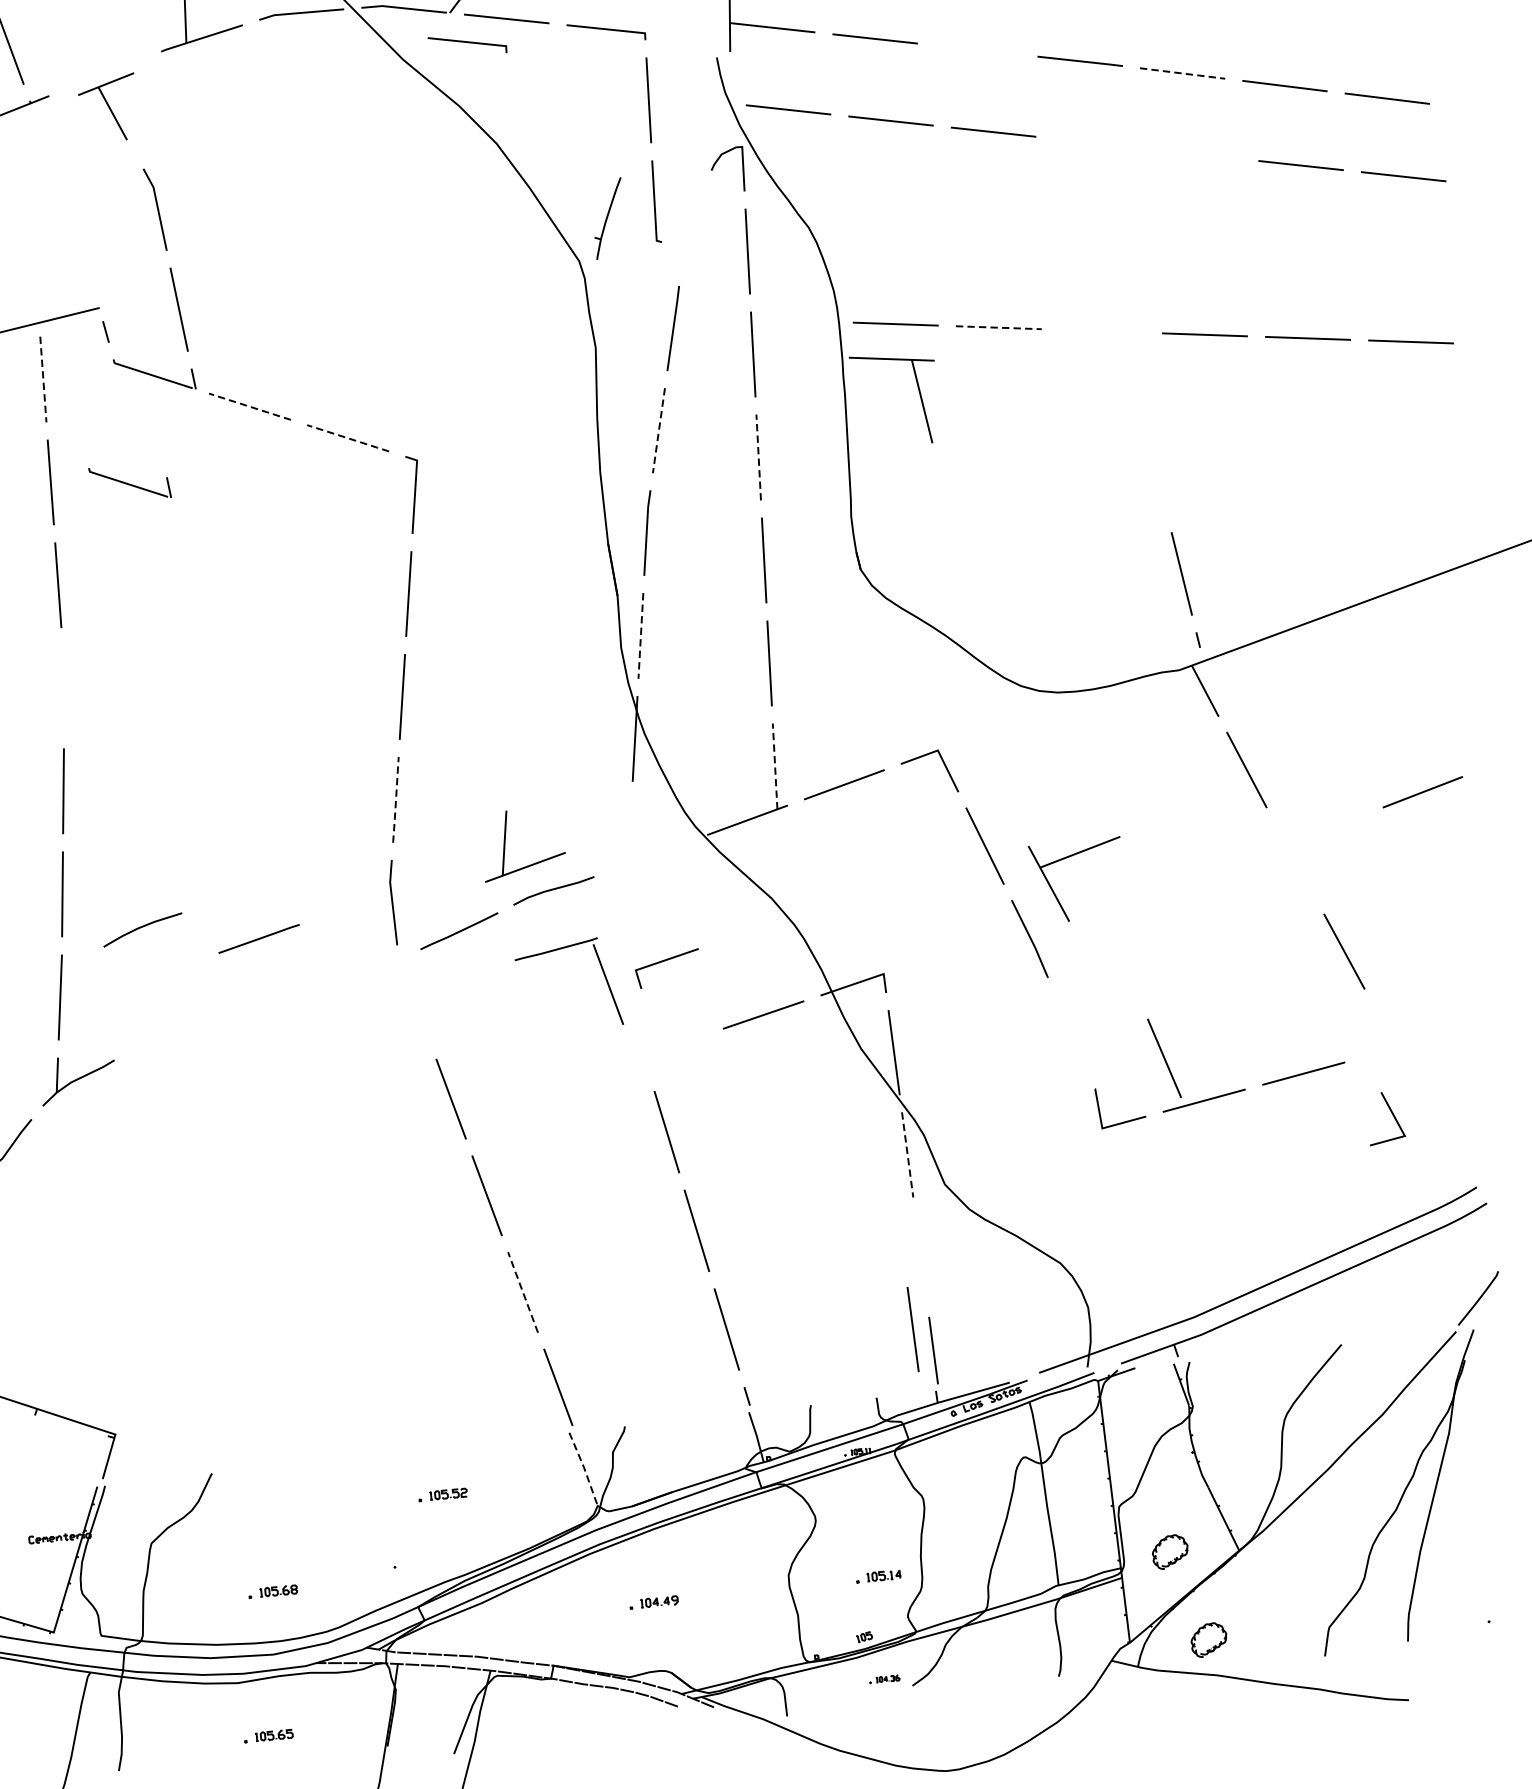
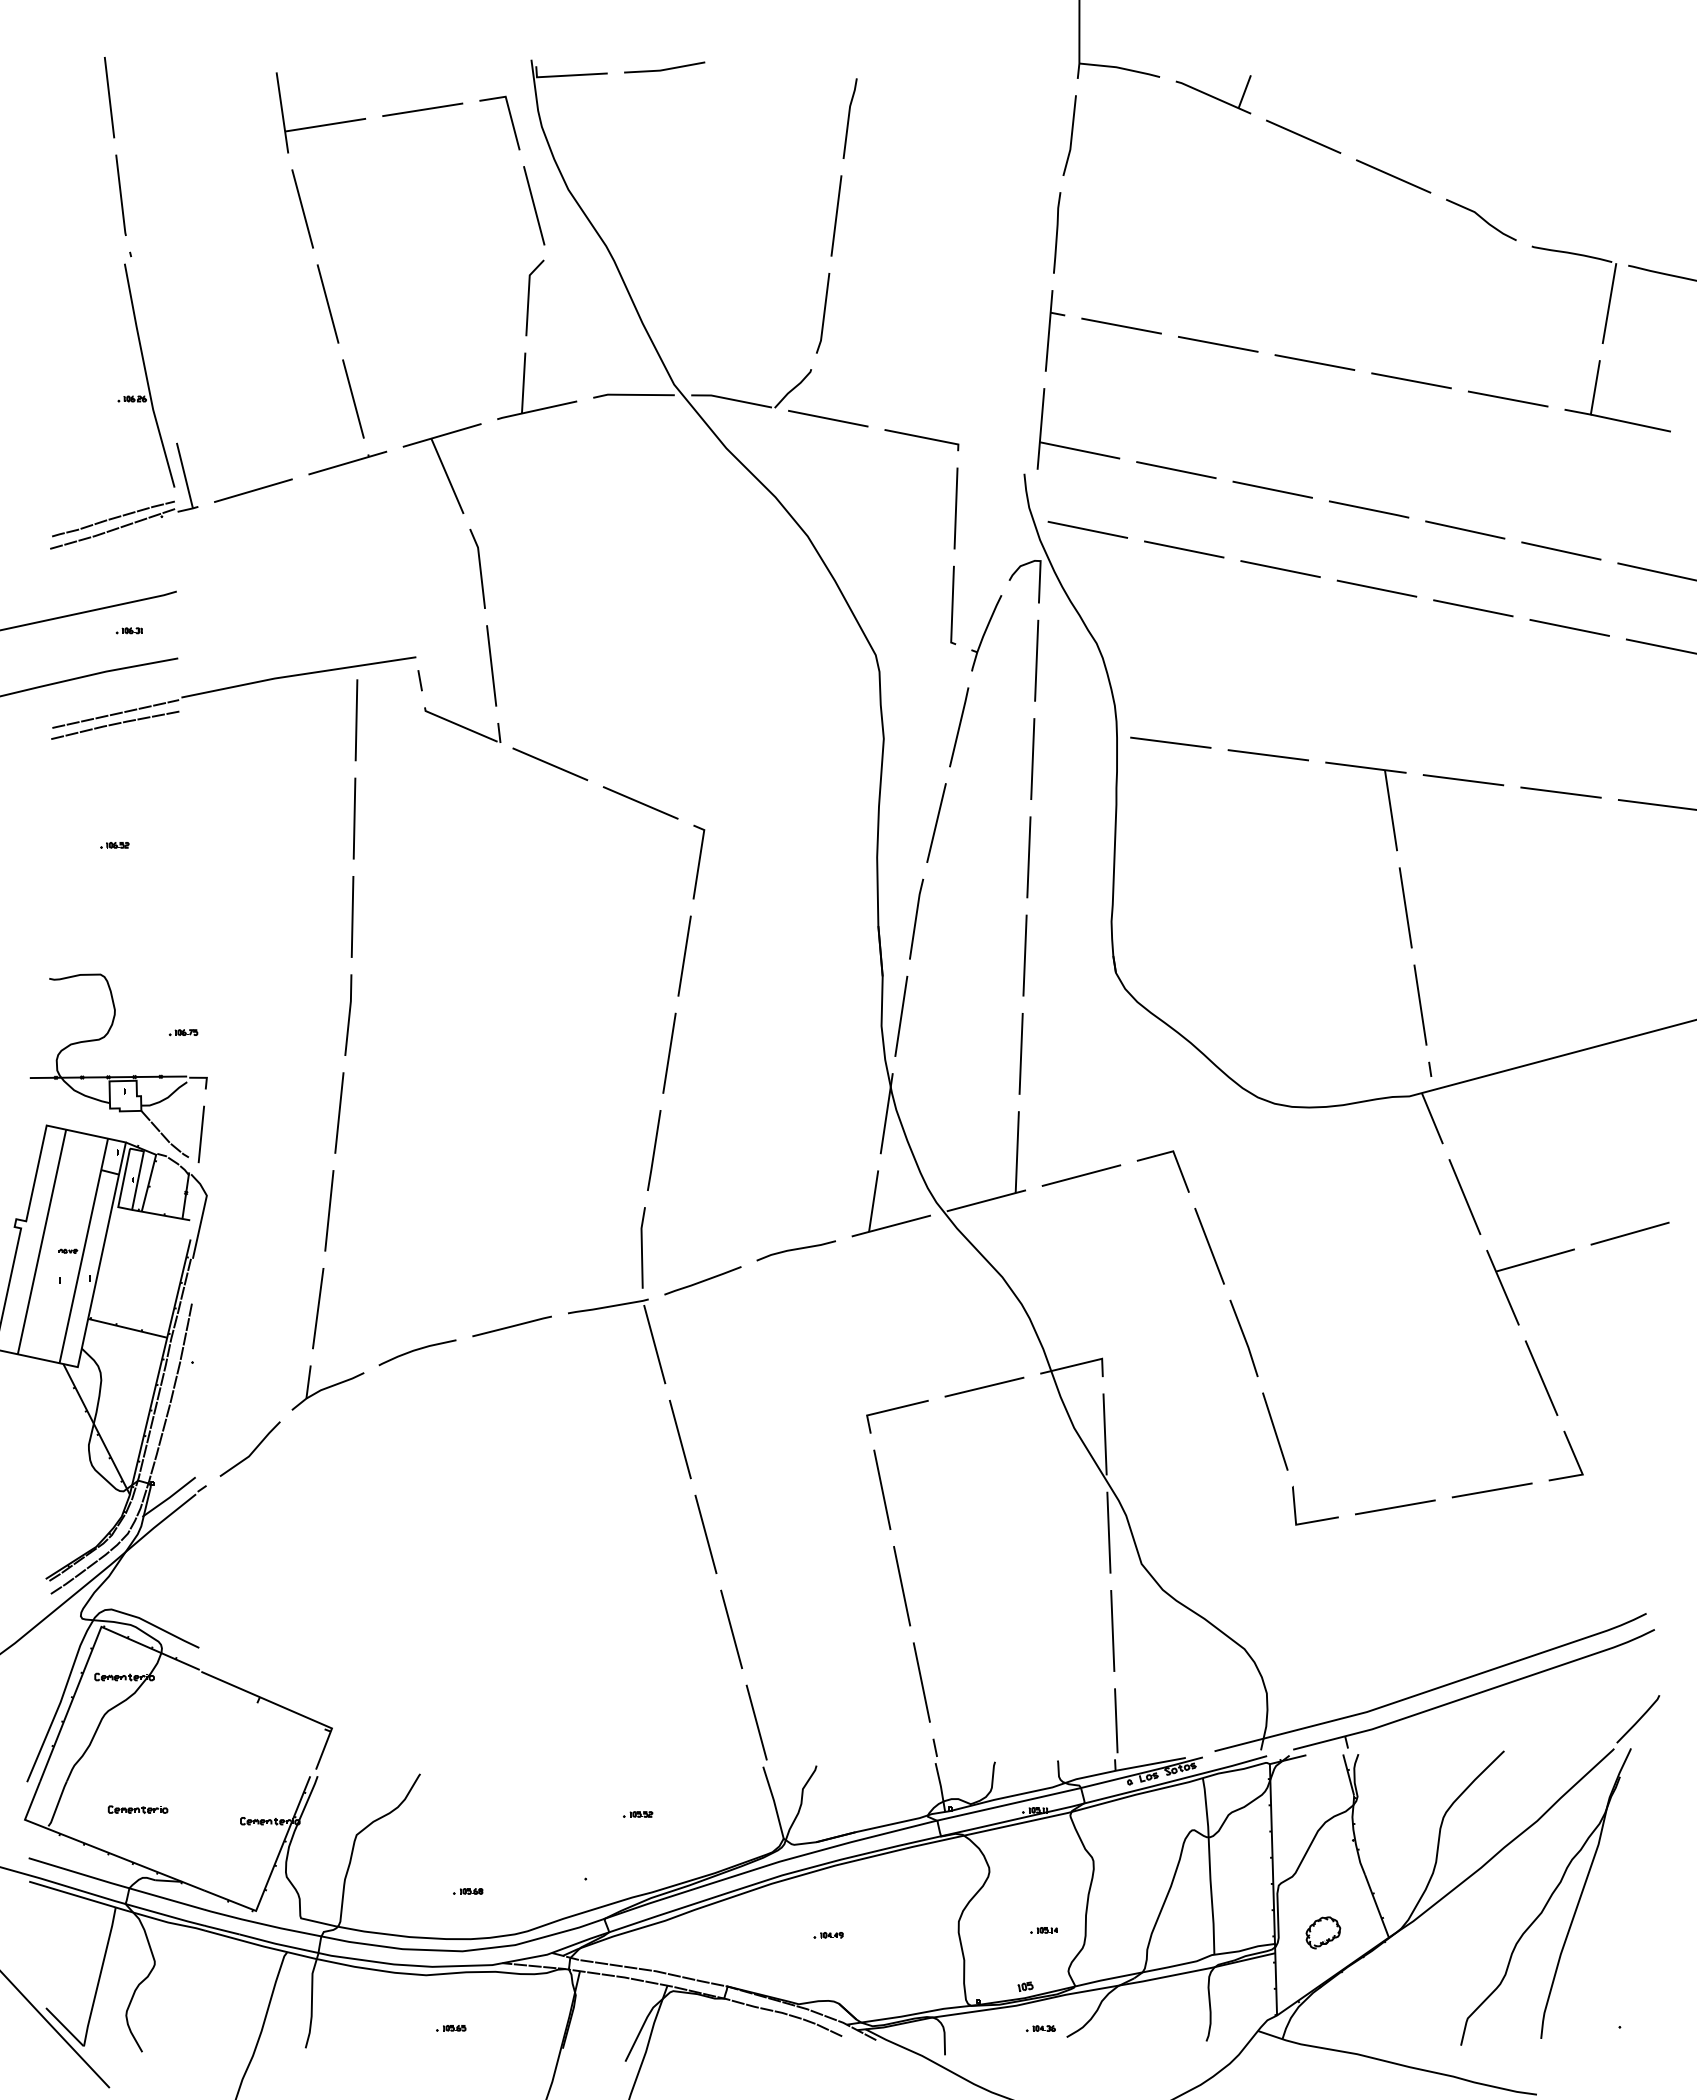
line: (467, 43) -> (788, 438), removed
line: (977, 49) -> (1272, 489), added
line: (1182, 73) -> (1465, 530), dashed -> solid
part: (107, 108) -> (441, 468), size x1.43
line: (1095, 143) -> (1376, 588), added
line: (1198, 154) -> (1473, 608), added
part: (608, 218) -> (986, 633), moved
line: (998, 327) -> (1268, 755), dashed -> solid
line: (43, 379) -> (356, 720), dashed -> solid
part: (918, 393) -> (1388, 802), moved
line: (250, 406) -> (550, 764), dashed -> solid
line: (658, 431) -> (936, 823), dashed -> solid
line: (347, 437) -> (640, 802), dashed -> solid
line: (758, 457) -> (1028, 857), dashed -> solid
line: (1156, 473) -> (1405, 907), added
part: (129, 482) -> (429, 825), removed
line: (641, 636) -> (901, 1016), dashed -> solid
line: (63, 687) -> (348, 1014), added
line: (775, 767) -> (1017, 1153), dashed -> solid
line: (396, 800) -> (654, 1151), dashed -> solid
part: (505, 845) -> (874, 1203), moved
part: (1070, 857) -> (1525, 1264), moved
curve: (142, 927) -> (417, 1350), moved
line: (258, 939) -> (511, 1326), moved
line: (667, 961) -> (897, 1409), moved
part: (602, 973) -> (650, 1333), moved
line: (1164, 1058) -> (1275, 1431), moved
line: (1390, 1113) -> (1571, 1451), moved
line: (907, 1154) -> (1108, 1532), dashed -> solid
line: (522, 1292) -> (731, 1629), dashed -> solid
line: (912, 1329) -> (1112, 1630), moved
line: (584, 1469) -> (774, 1802), dashed -> solid
part: (443, 1494) -> (638, 1814), size x0.62
part: (877, 1576) -> (1043, 1930), size x0.62
part: (273, 1591) -> (468, 1891), size x0.62
part: (653, 1602) -> (828, 1935), size x0.62
part: (1209, 1639) -> (1352, 2019), removed
part: (269, 1736) -> (451, 2028), size x0.62

